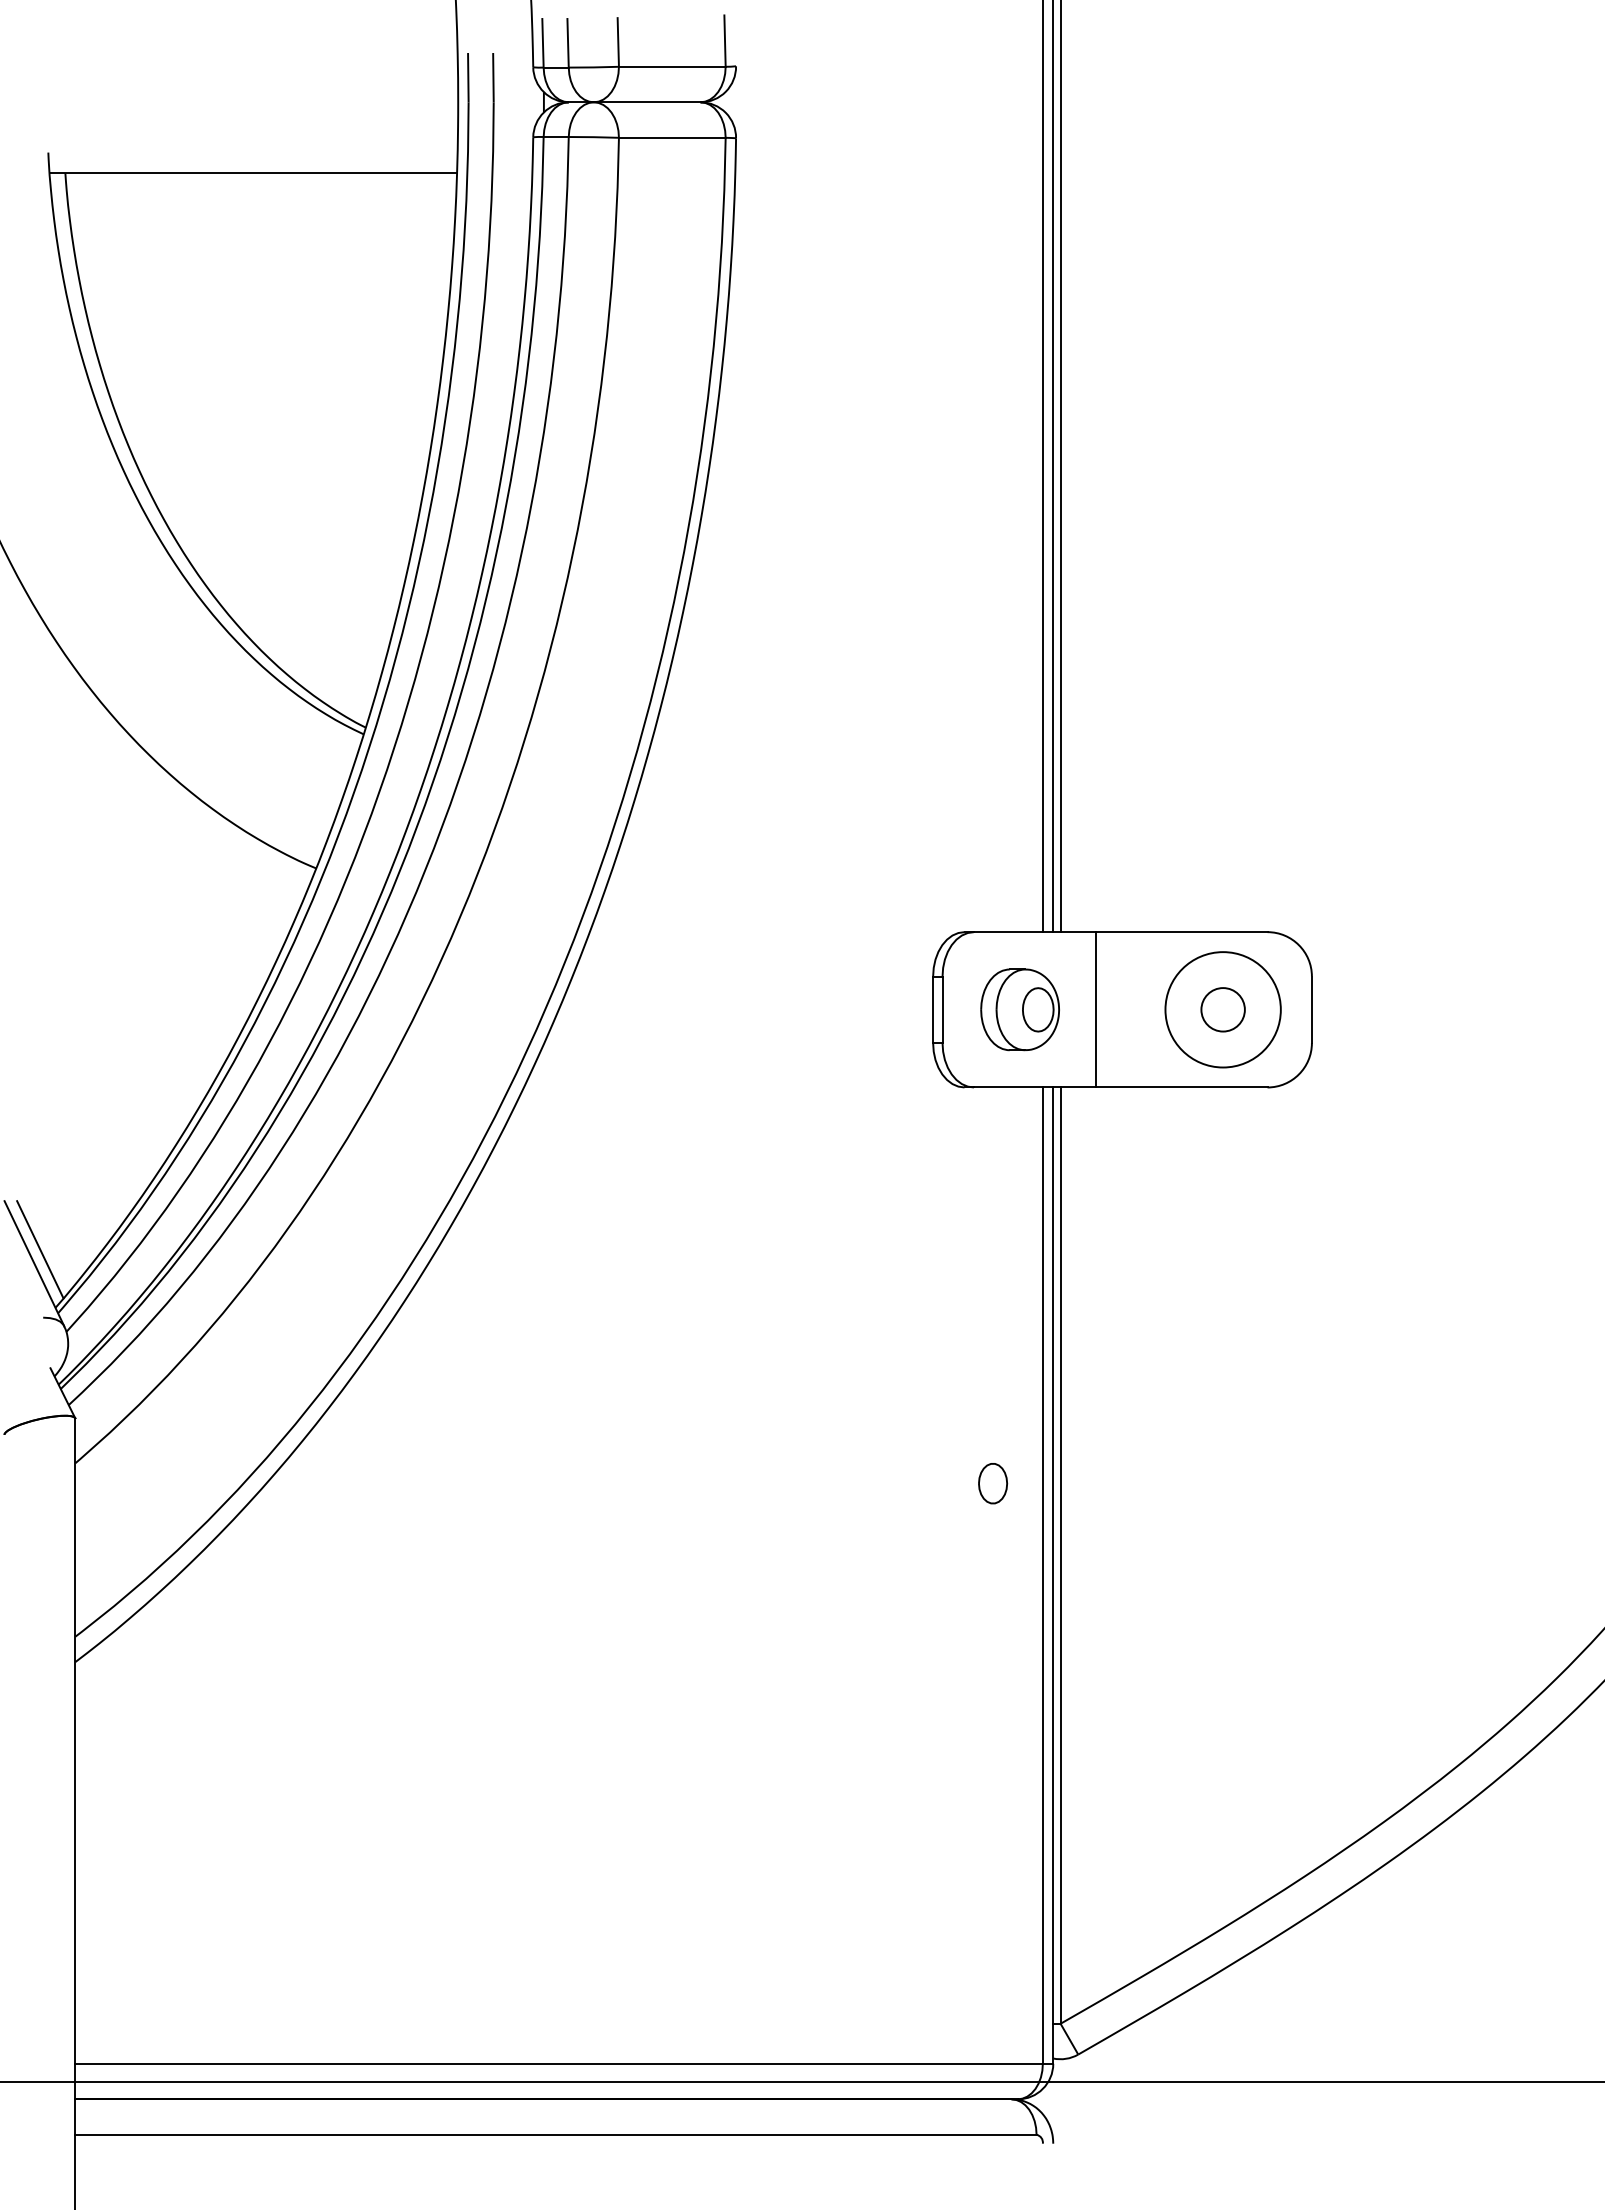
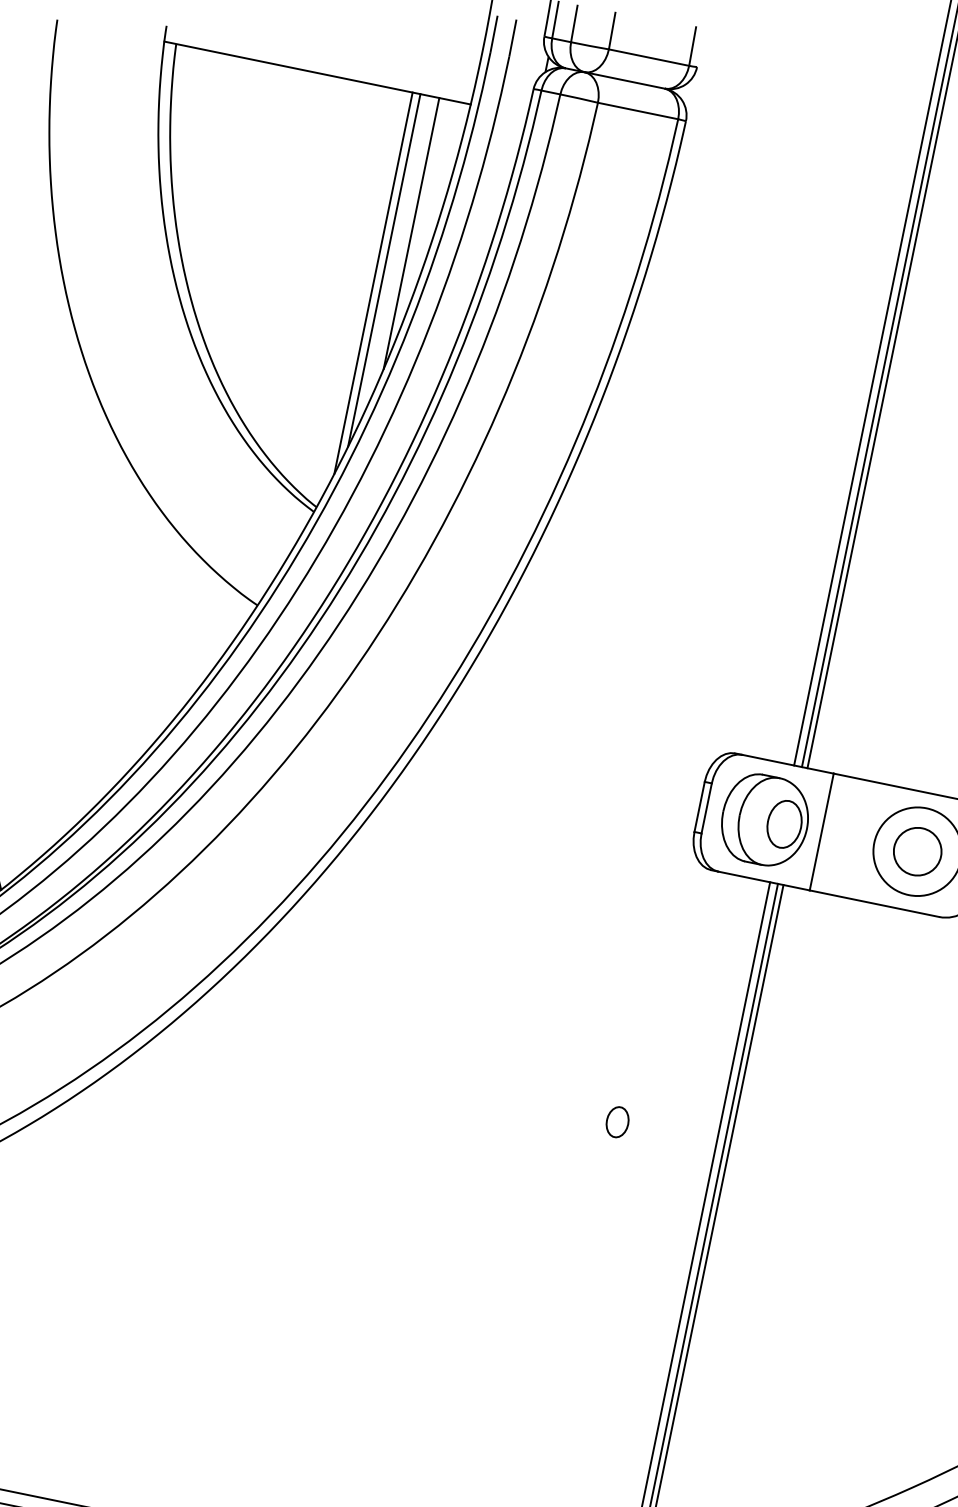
line: (415, 353) -> (411, 233), added
line: (390, 407) -> (384, 270), added
line: (379, 426) -> (373, 282), added
part: (1019, 1009) -> (764, 820), size x1.43
circle: (1223, 1009) -> (918, 851), size x1.43
part: (993, 1483) -> (617, 1122), moved

